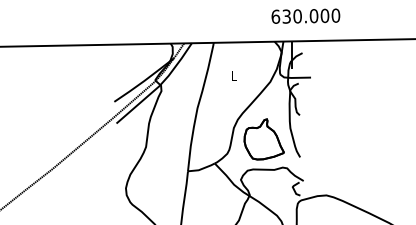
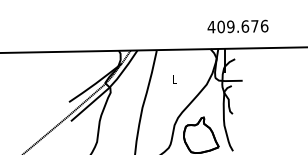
text: (305, 15) -> (237, 25), 630.000 -> 409.676

